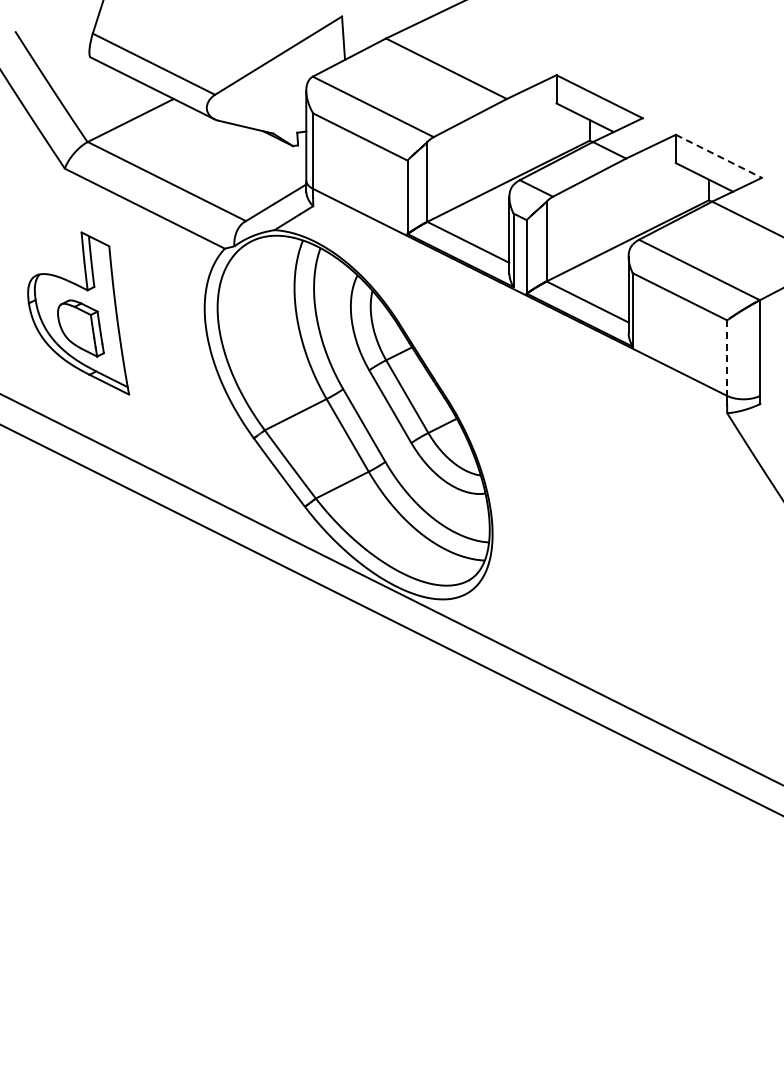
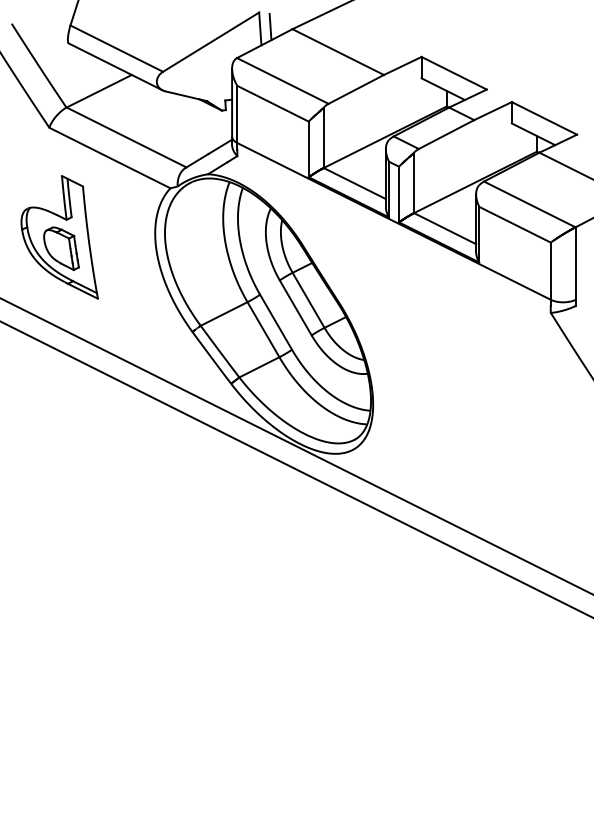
line: (356, 35) -> (270, 26), added
line: (719, 156) -> (544, 118), dashed -> solid
line: (727, 358) -> (551, 271), dashed -> solid

